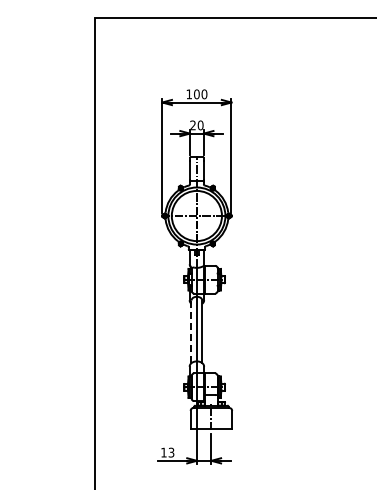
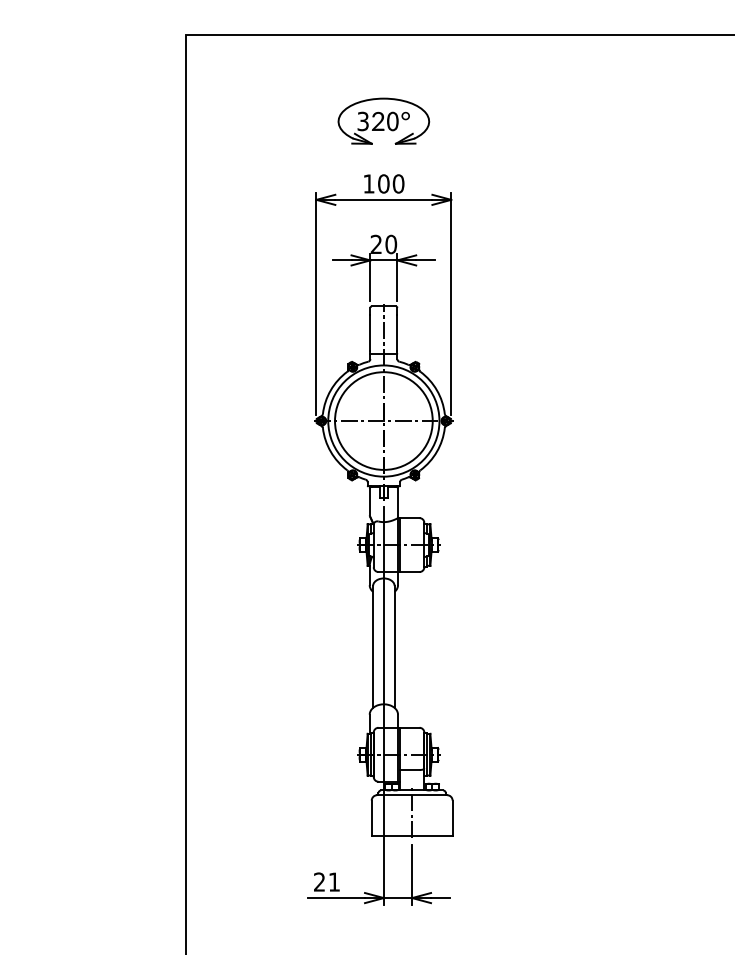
part: (196, 61) -> (383, 119), added
line: (191, 331) -> (373, 646), dashed -> solid
text: (167, 452) -> (326, 881), 13 -> 21

